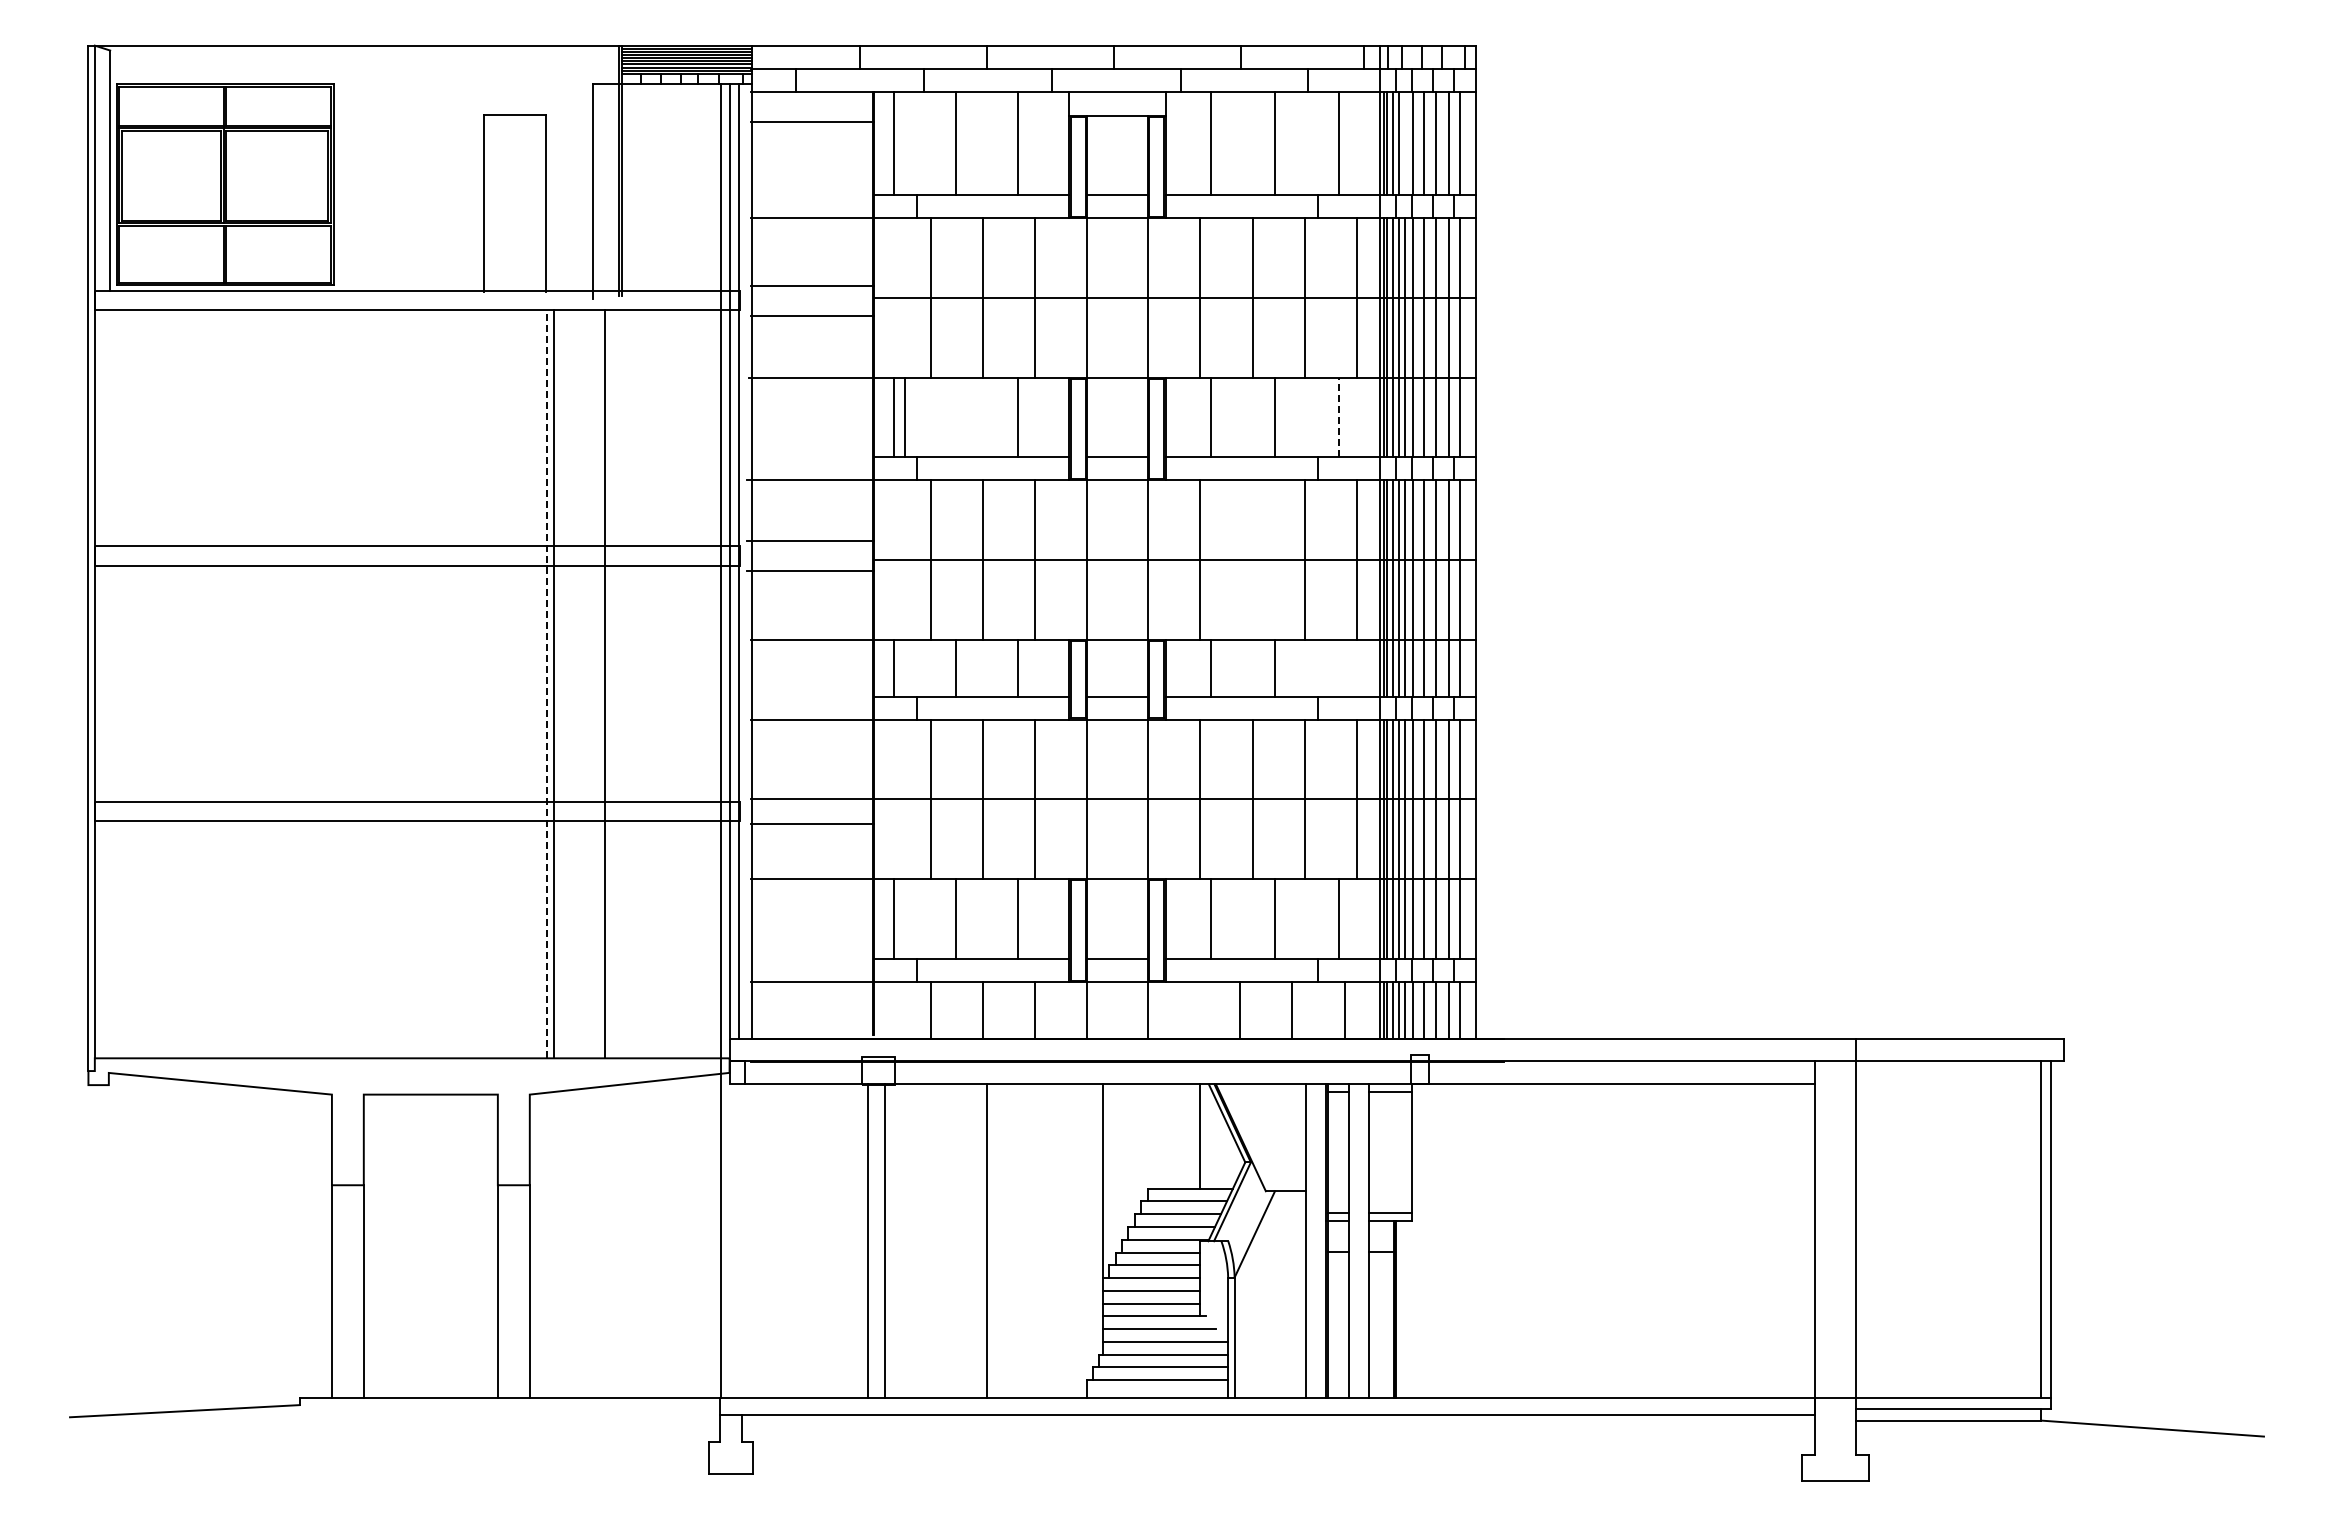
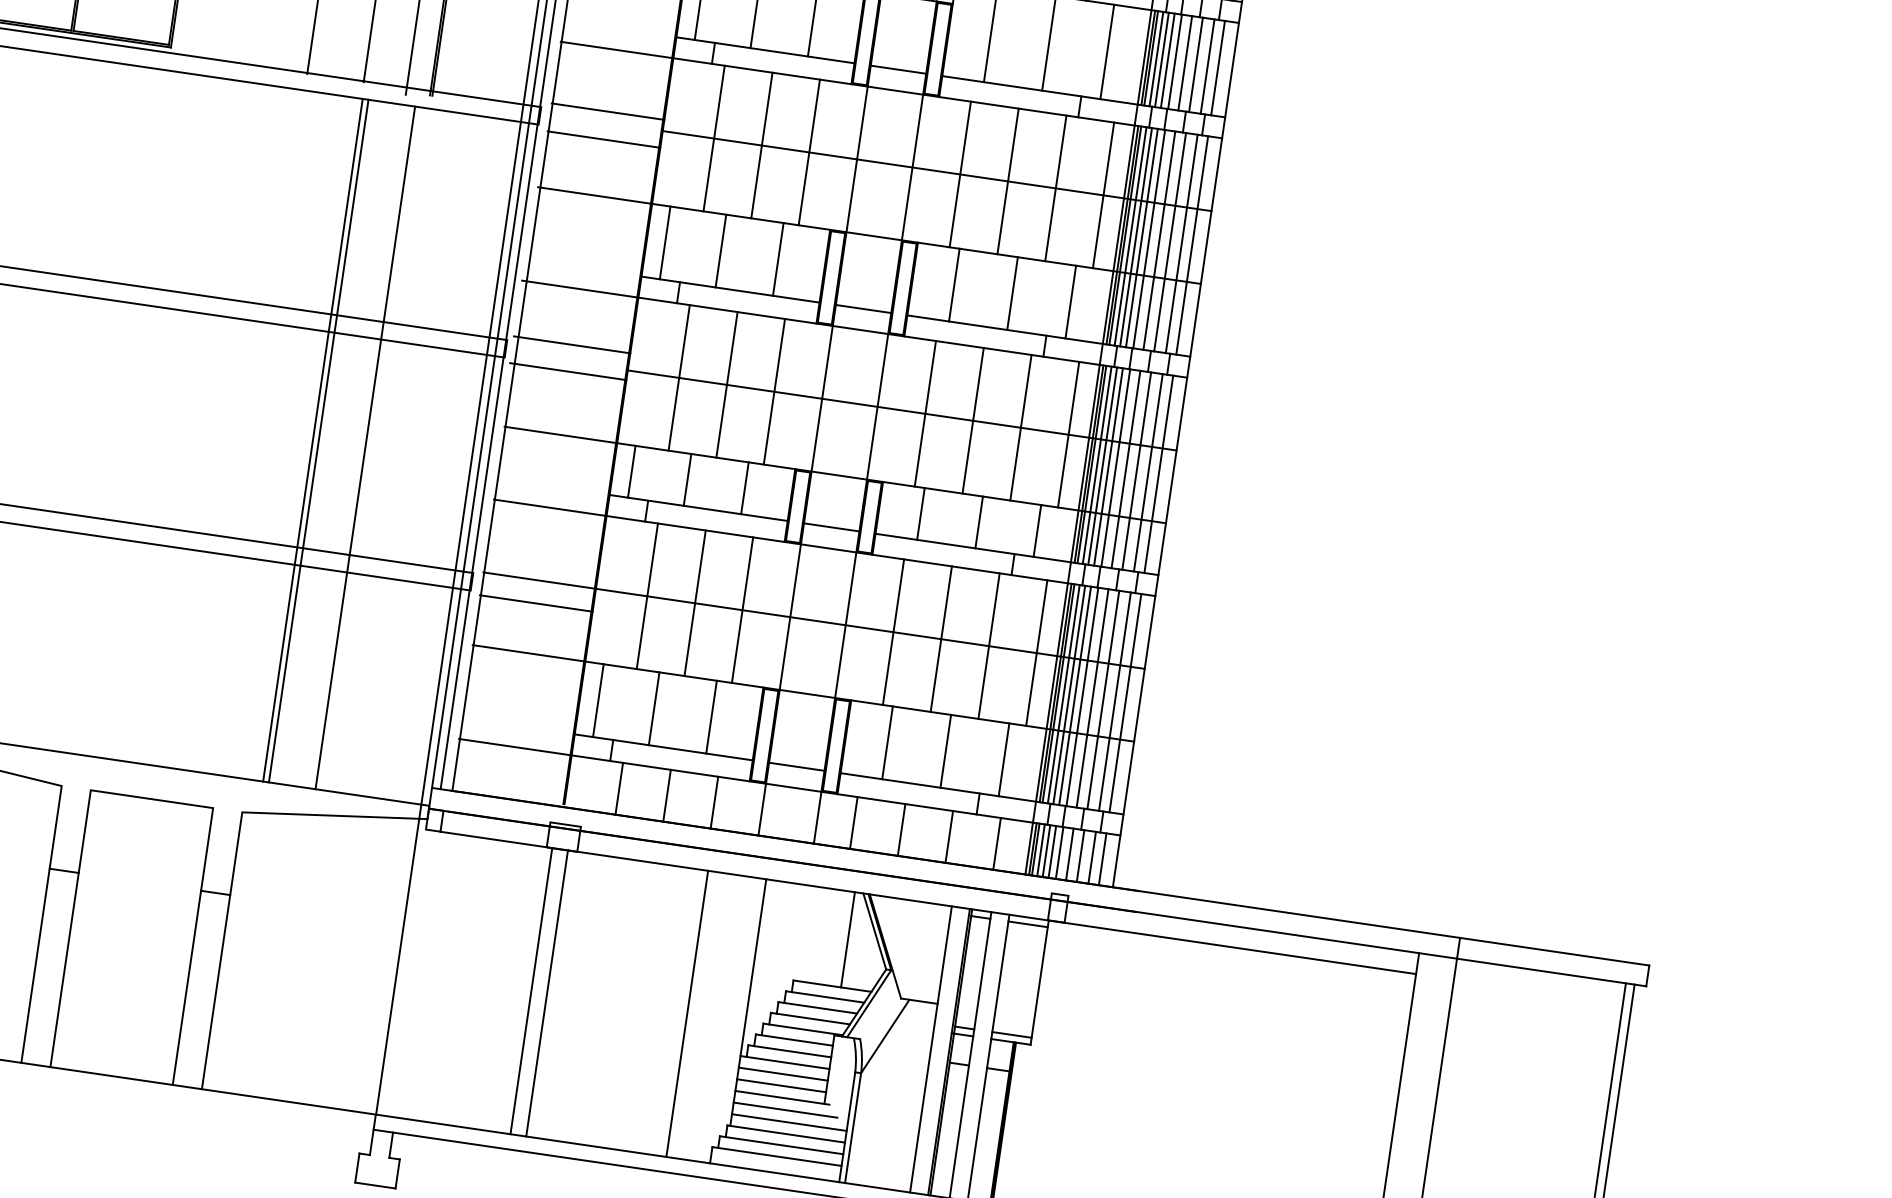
line: (1405, 143) -> (1168, 61), added
line: (904, 417) -> (720, 251), moved
line: (1338, 417) -> (1070, 302), dashed -> solid
line: (1252, 559) -> (973, 420), added
line: (1338, 667) -> (1037, 530), added
line: (547, 683) -> (313, 439), dashed -> solid
line: (1187, 1009) -> (853, 822), added
line: (986, 1240) -> (687, 1013), moved

